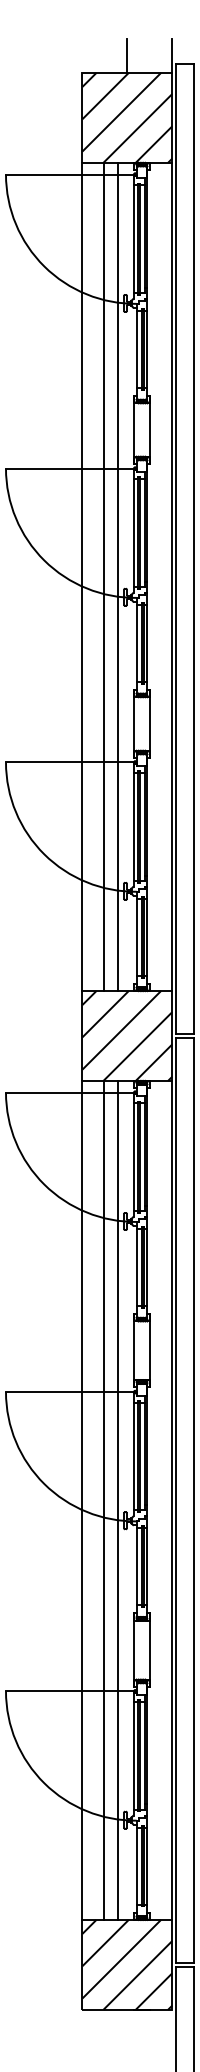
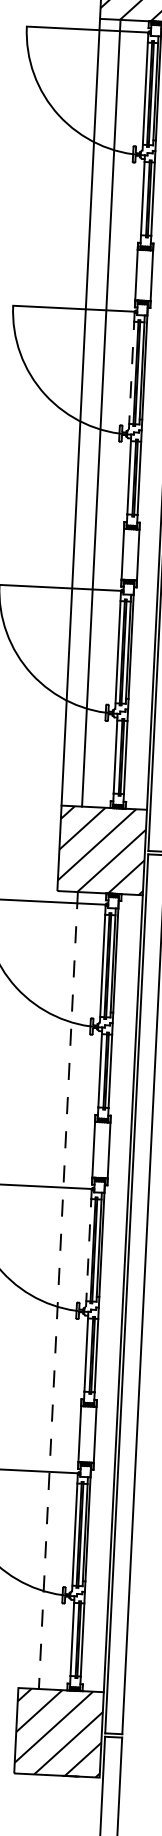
line: (133, 531) -> (131, 371), solid -> dashed
line: (118, 576) -> (115, 413), removed
line: (133, 1454) -> (88, 1248), solid -> dashed
line: (82, 1499) -> (38, 1288), removed
line: (118, 1499) -> (72, 1290), removed
line: (104, 1500) -> (58, 1290), solid -> dashed

